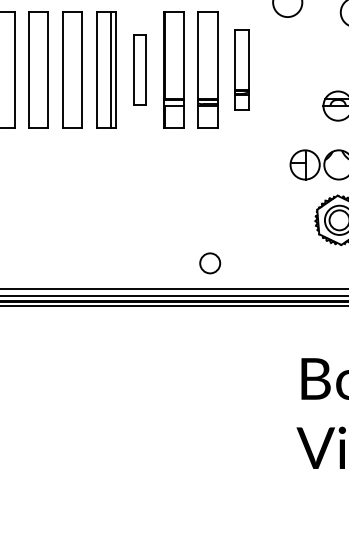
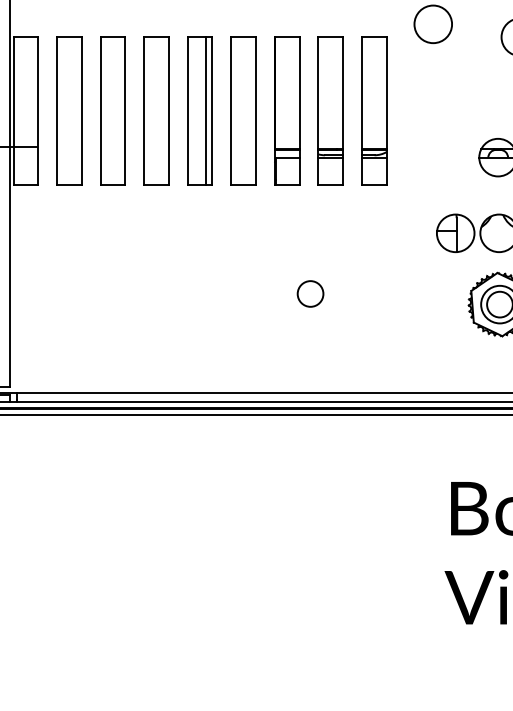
part: (140, 69) -> (243, 110), size x1.67
part: (242, 69) -> (374, 110), size x1.43
circle: (210, 263) -> (310, 293), moved

